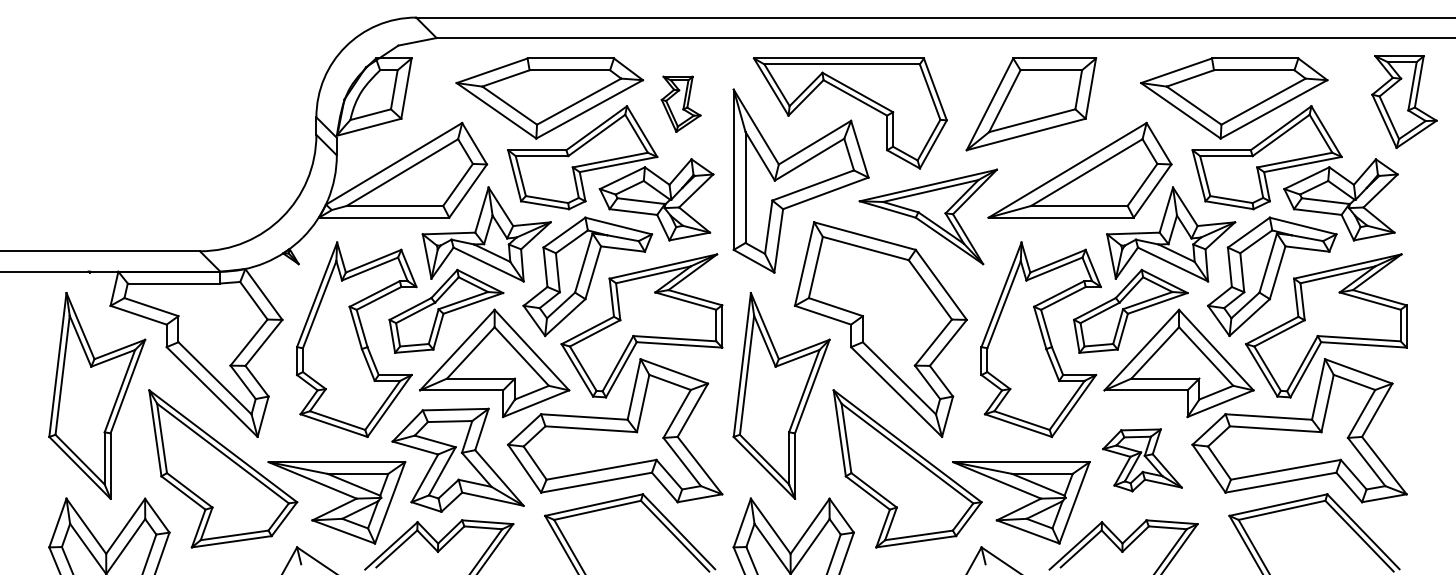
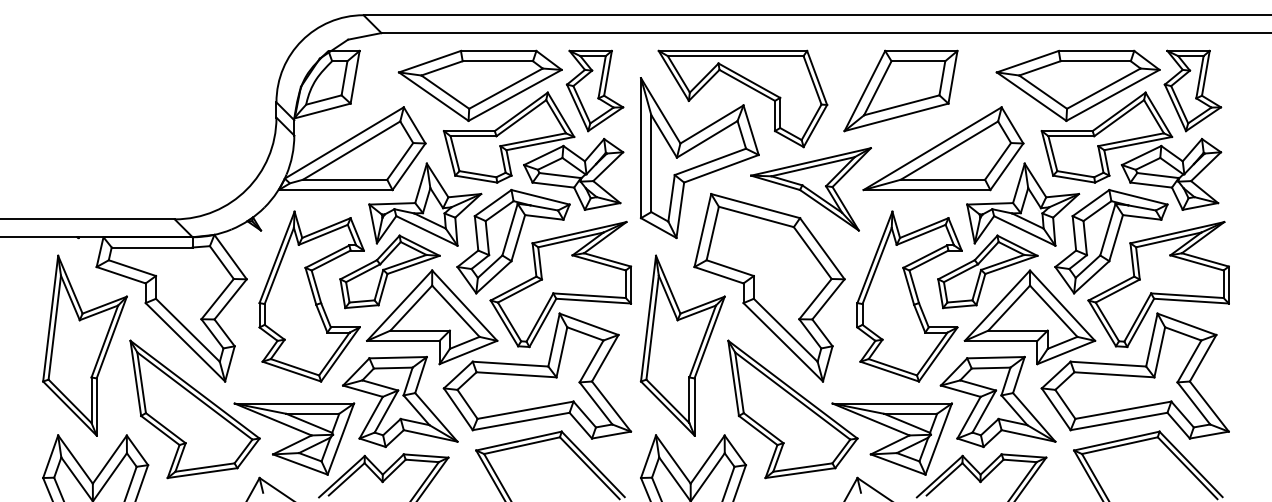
part: (1404, 101) -> (1192, 90), moved
part: (680, 103) -> (594, 90), size x1.67
part: (1141, 459) -> (997, 401), size x1.67

